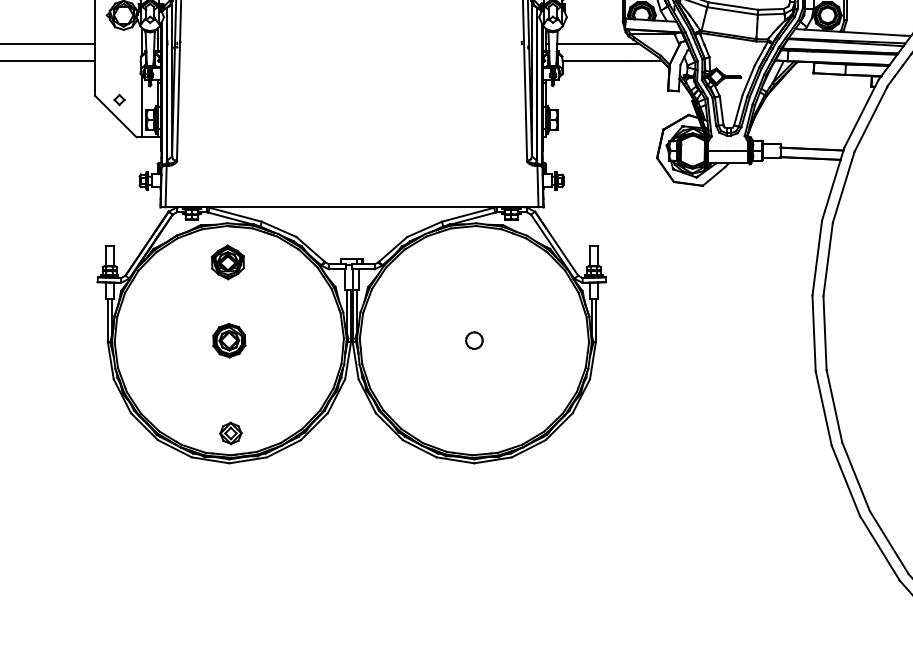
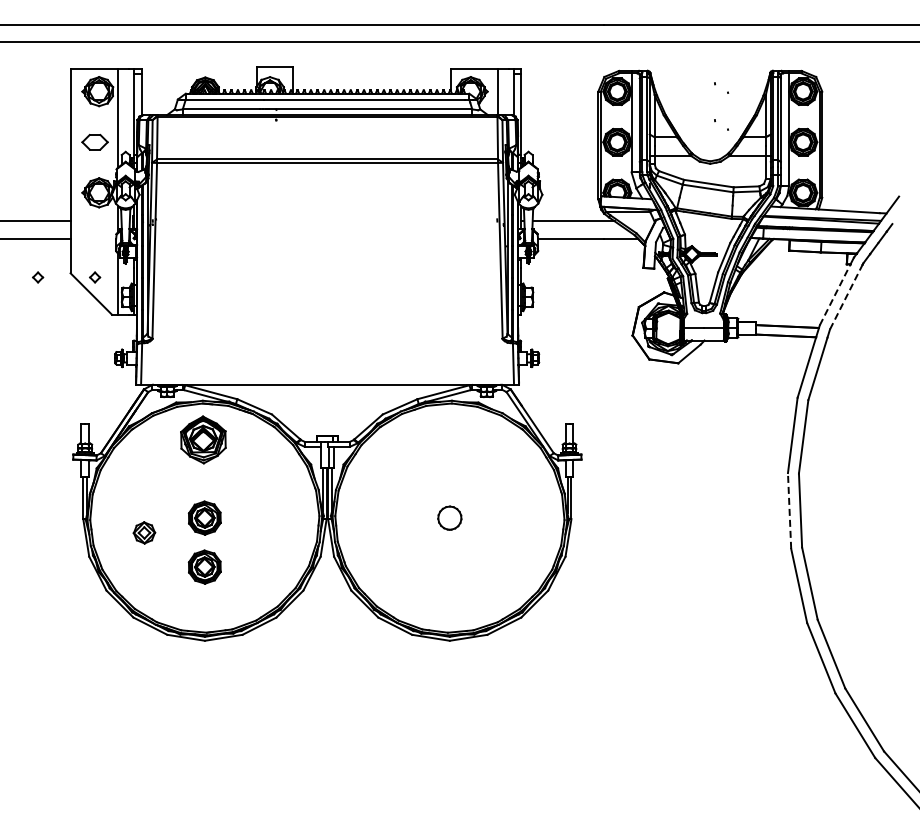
part: (63, 100) -> (38, 277), added
line: (860, 117) -> (835, 294), solid -> dashed
line: (871, 119) -> (846, 296), solid -> dashed
part: (228, 262) -> (203, 439), size x1.4
line: (814, 333) -> (789, 510), solid -> dashed
part: (474, 340) -> (449, 517), size x1.4
part: (229, 389) -> (204, 566), added
part: (231, 433) -> (144, 532), moved

